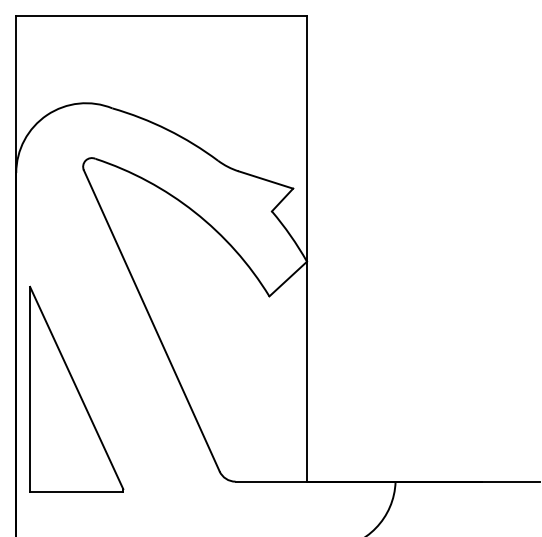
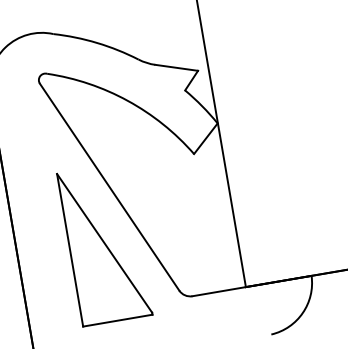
part: (76, 388) -> (104, 243), moved

